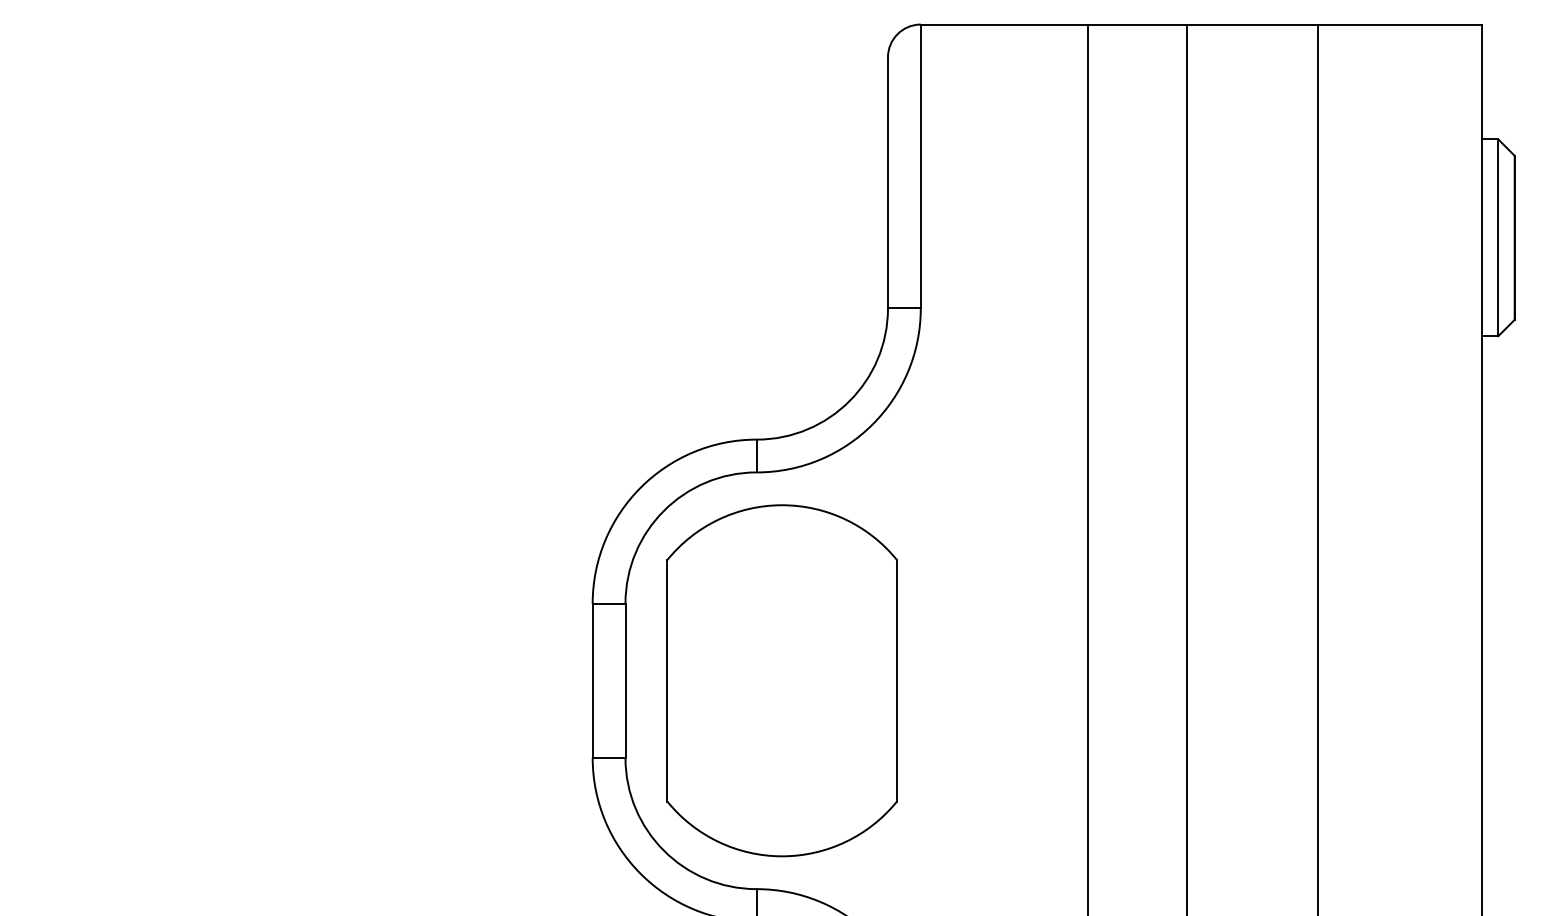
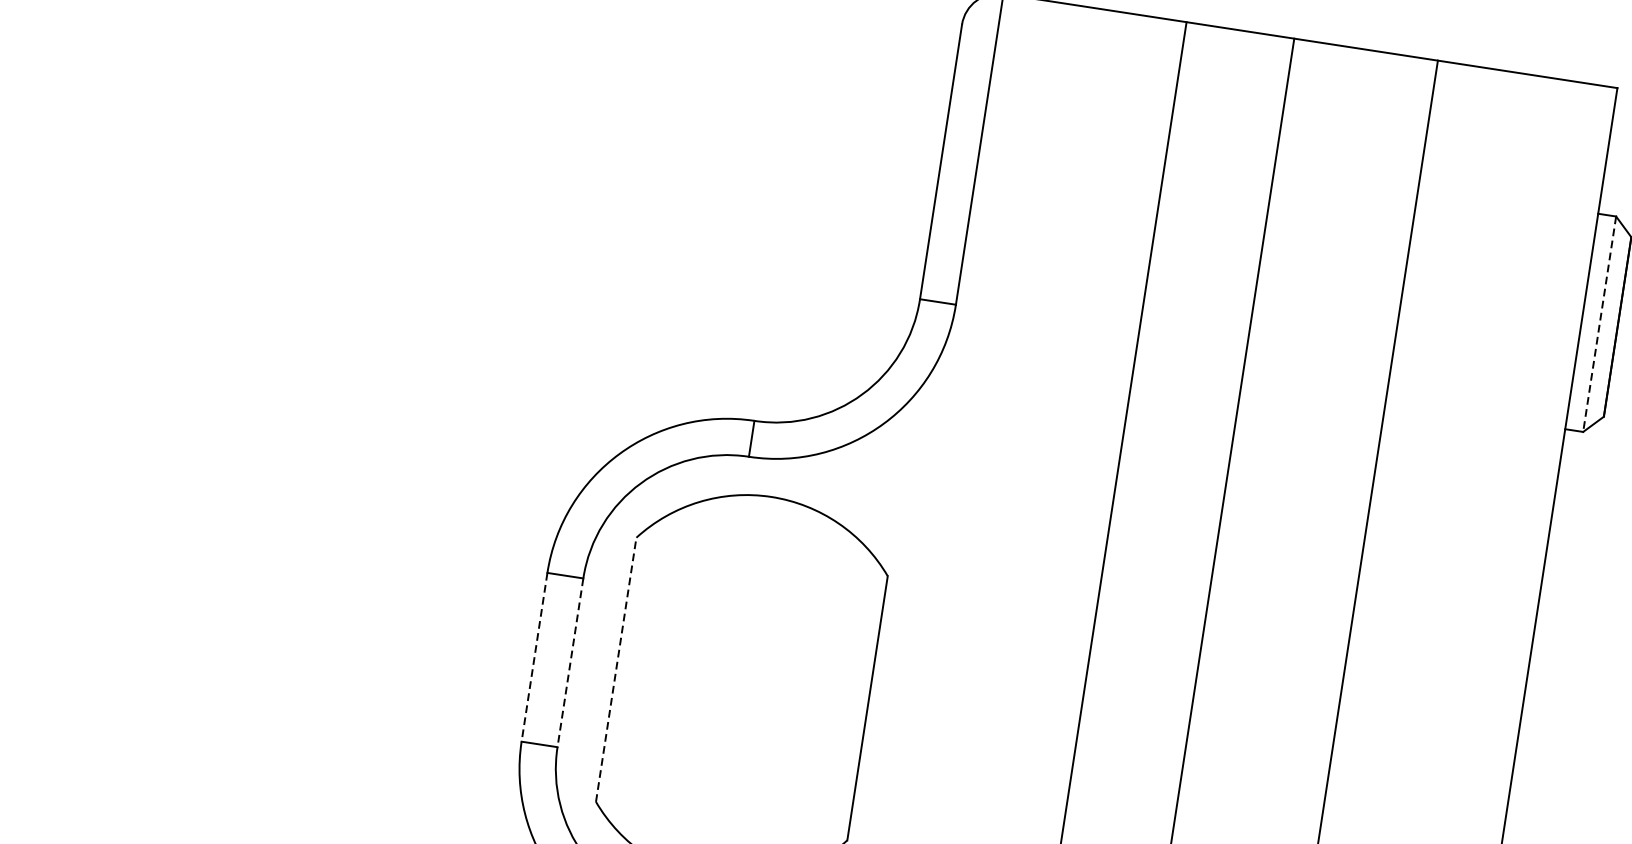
line: (1498, 238) -> (1599, 325), solid -> dashed
line: (667, 680) -> (616, 669), solid -> dashed
line: (592, 681) -> (534, 658), solid -> dashed
line: (625, 681) -> (570, 663), solid -> dashed

